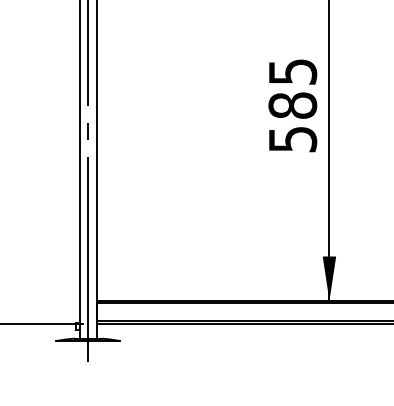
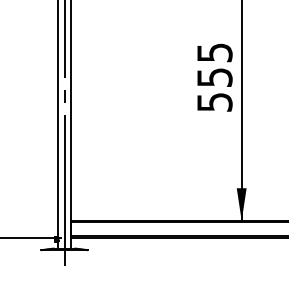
text: (292, 105) -> (214, 77), 585 -> 555

